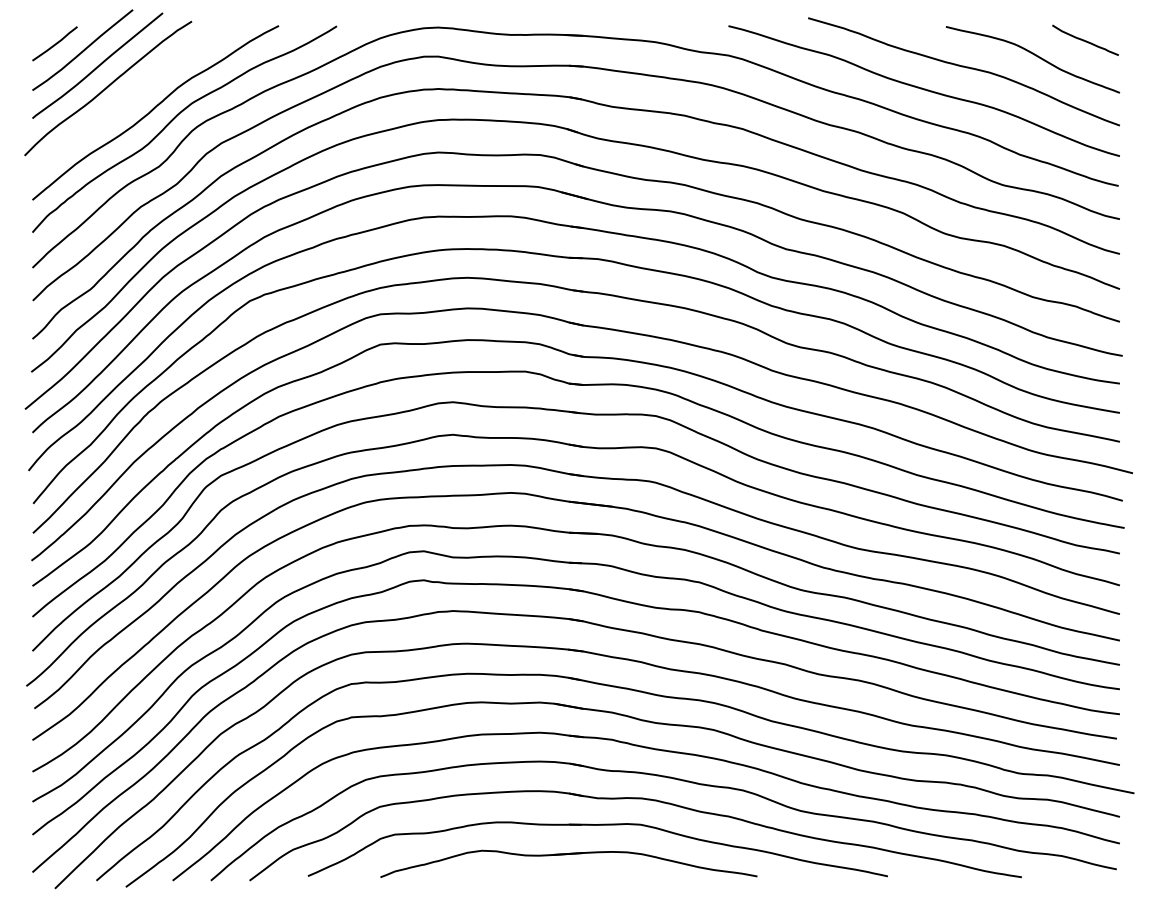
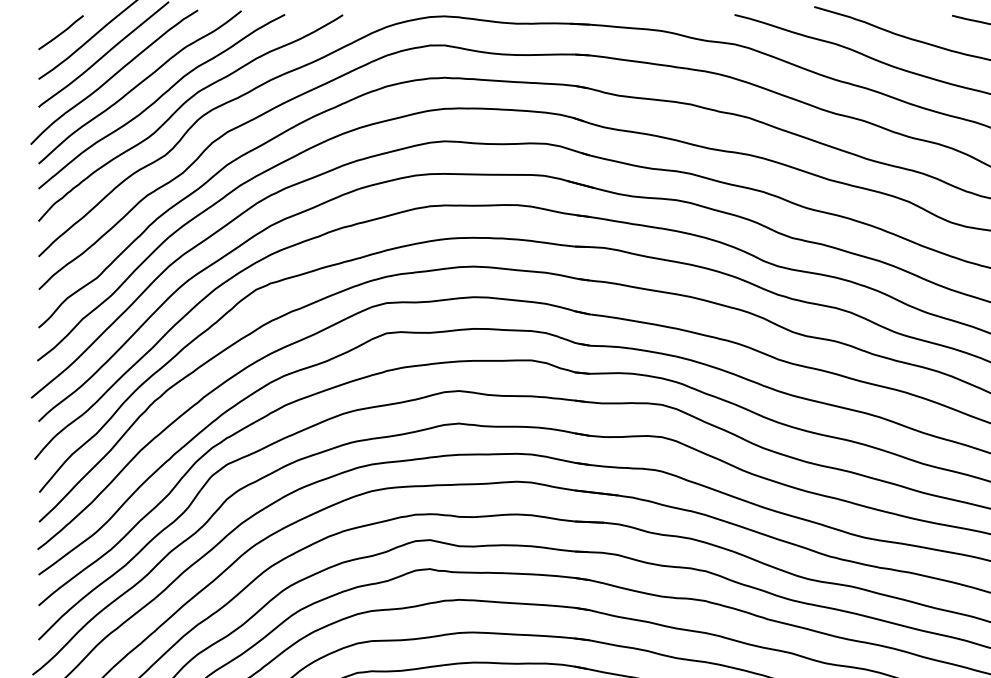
curve: (132, 97) -> (138, 86), added

